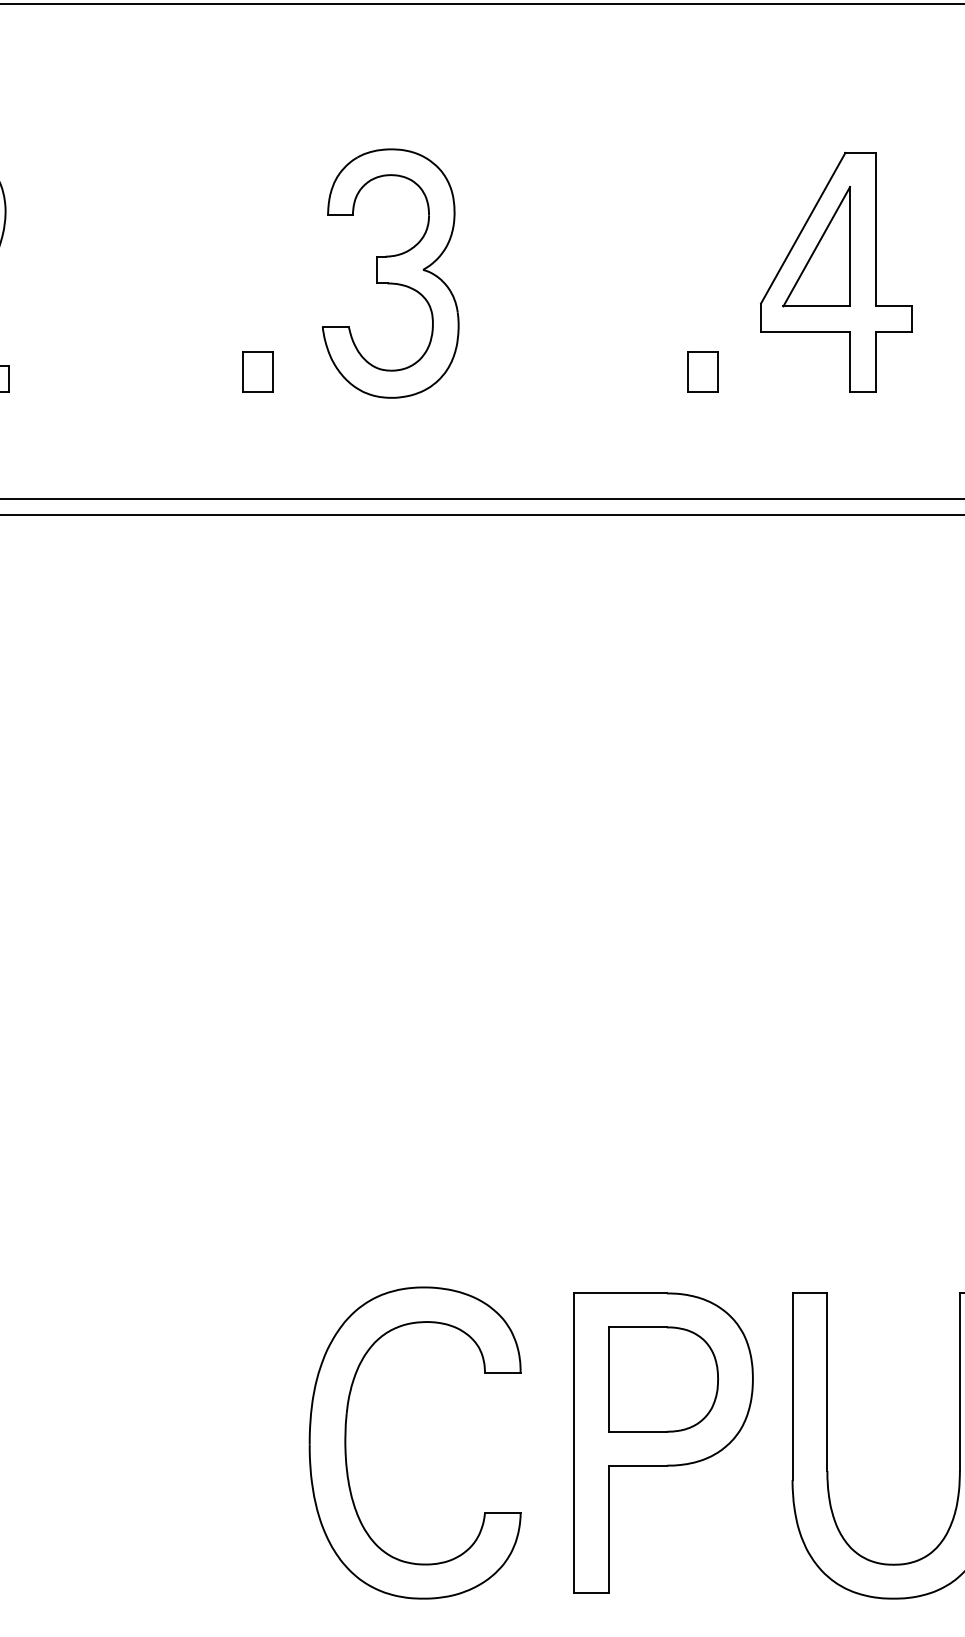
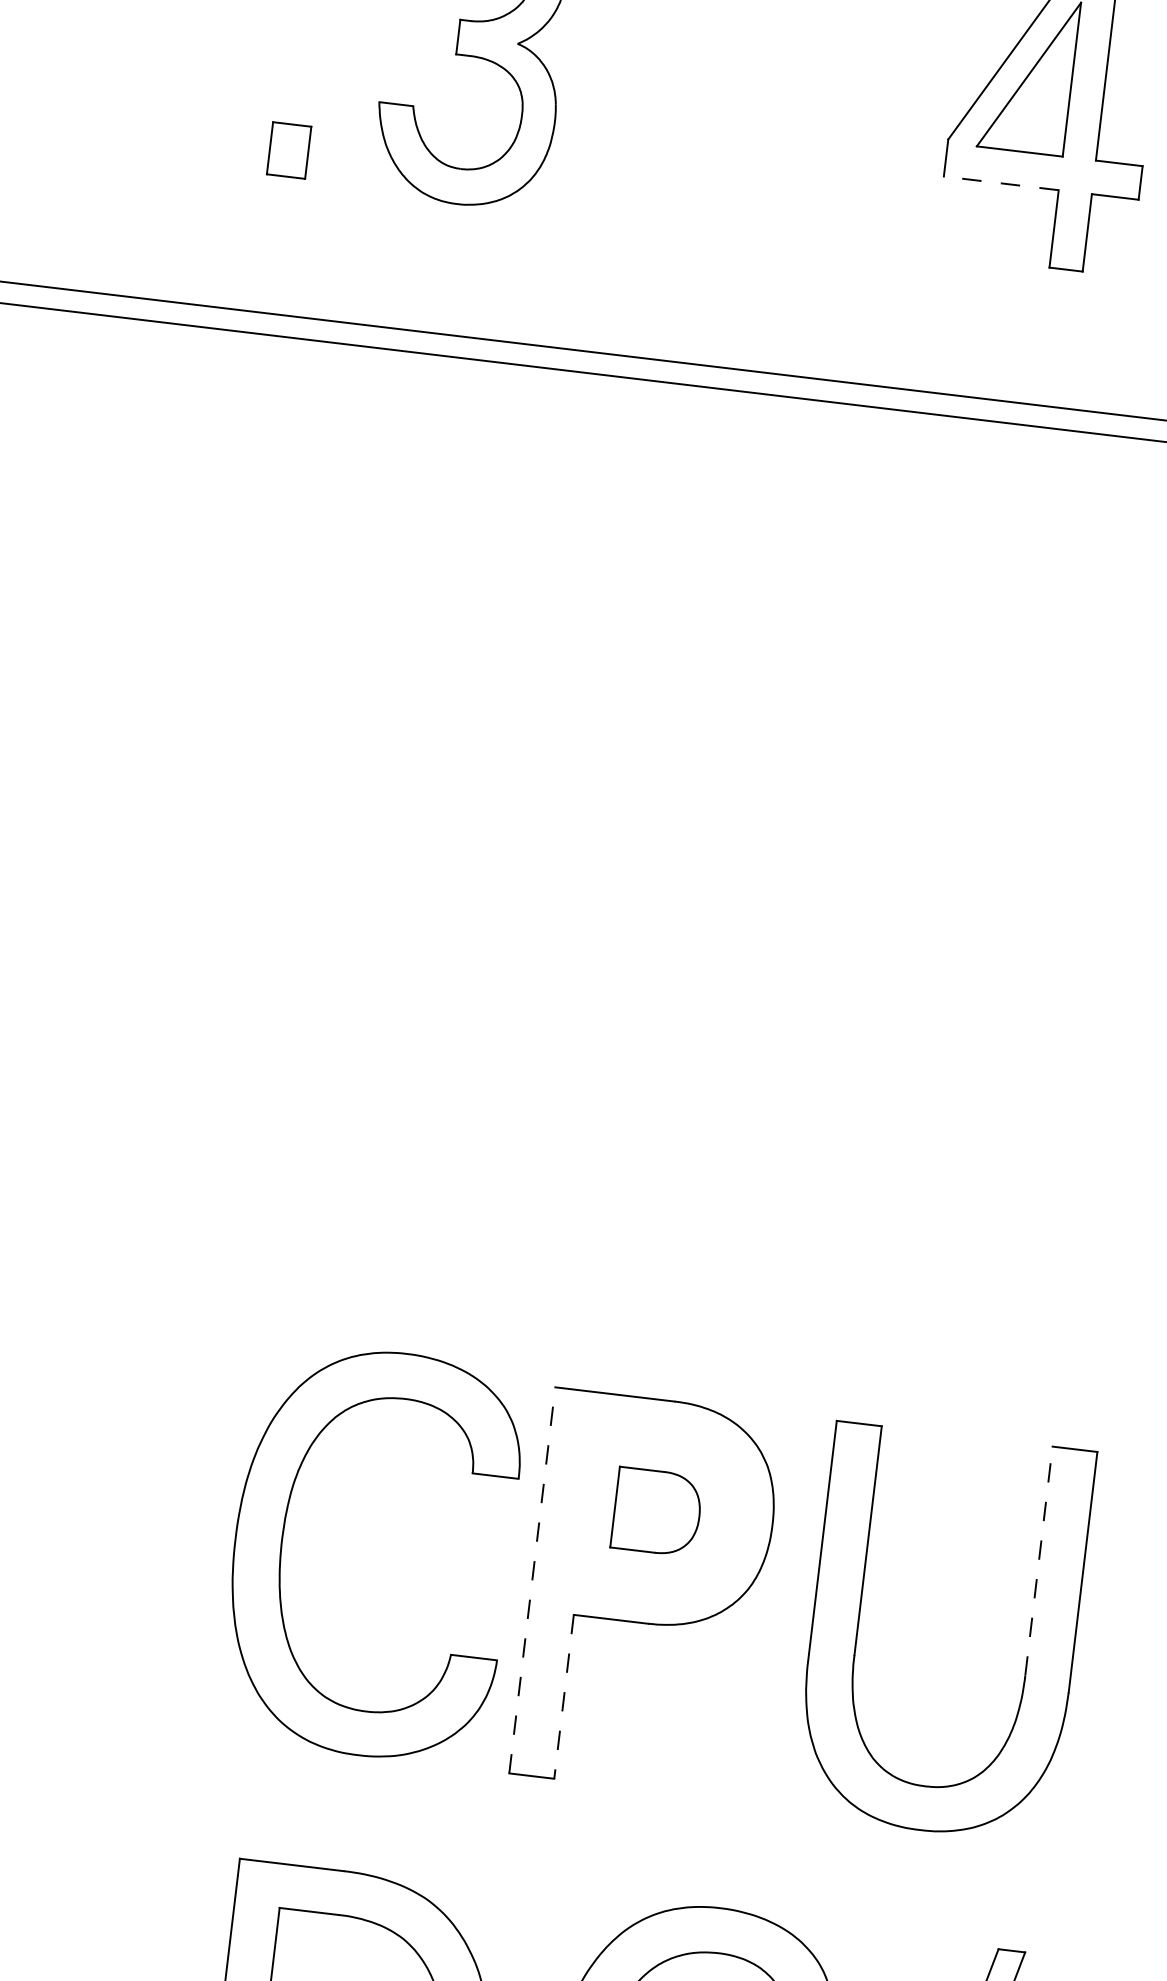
line: (805, 332) -> (1001, 183), solid -> dashed
part: (702, 371) -> (862, 217), removed
part: (663, 1379) -> (657, 1512), size x0.6
line: (959, 1382) -> (1038, 1561), solid -> dashed
part: (346, 1442) -> (283, 1542), moved
line: (574, 1443) -> (532, 1580), solid -> dashed
line: (609, 1529) -> (564, 1697), solid -> dashed

